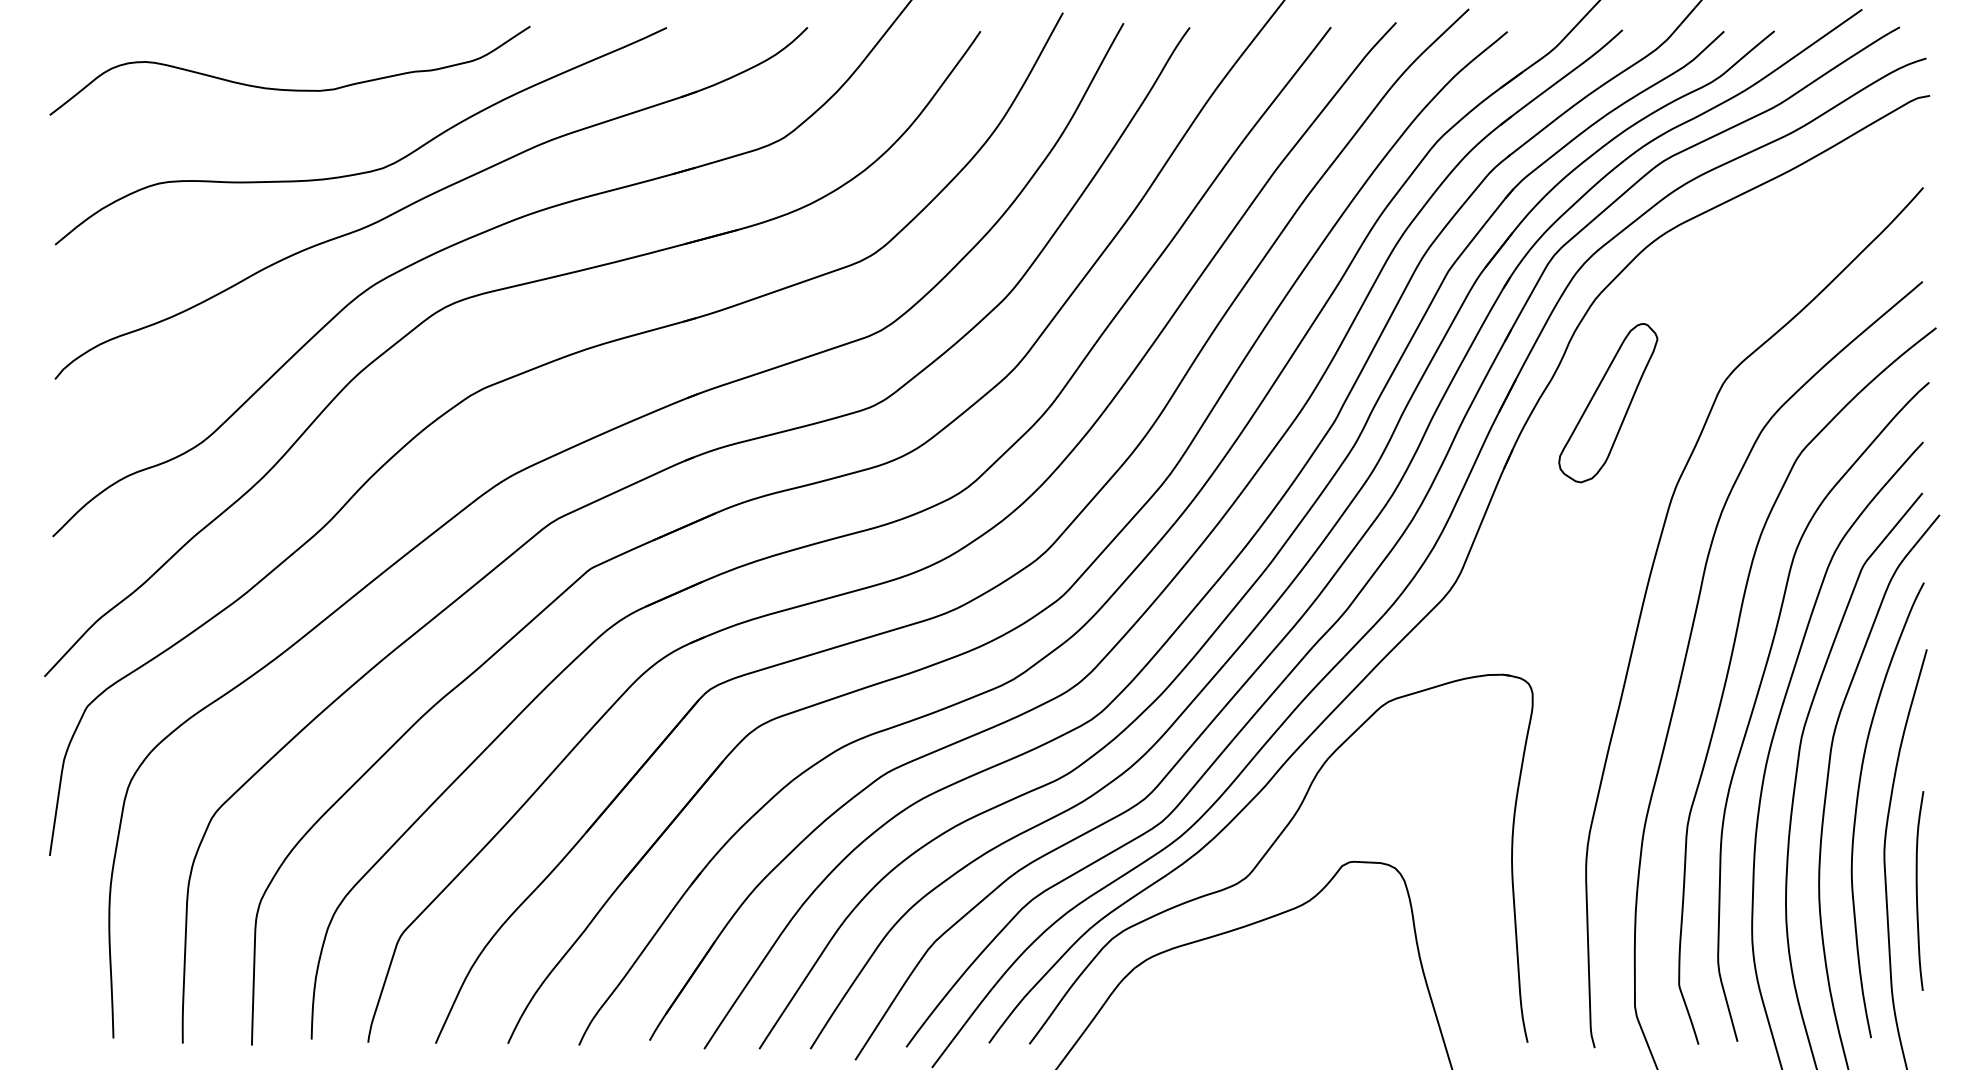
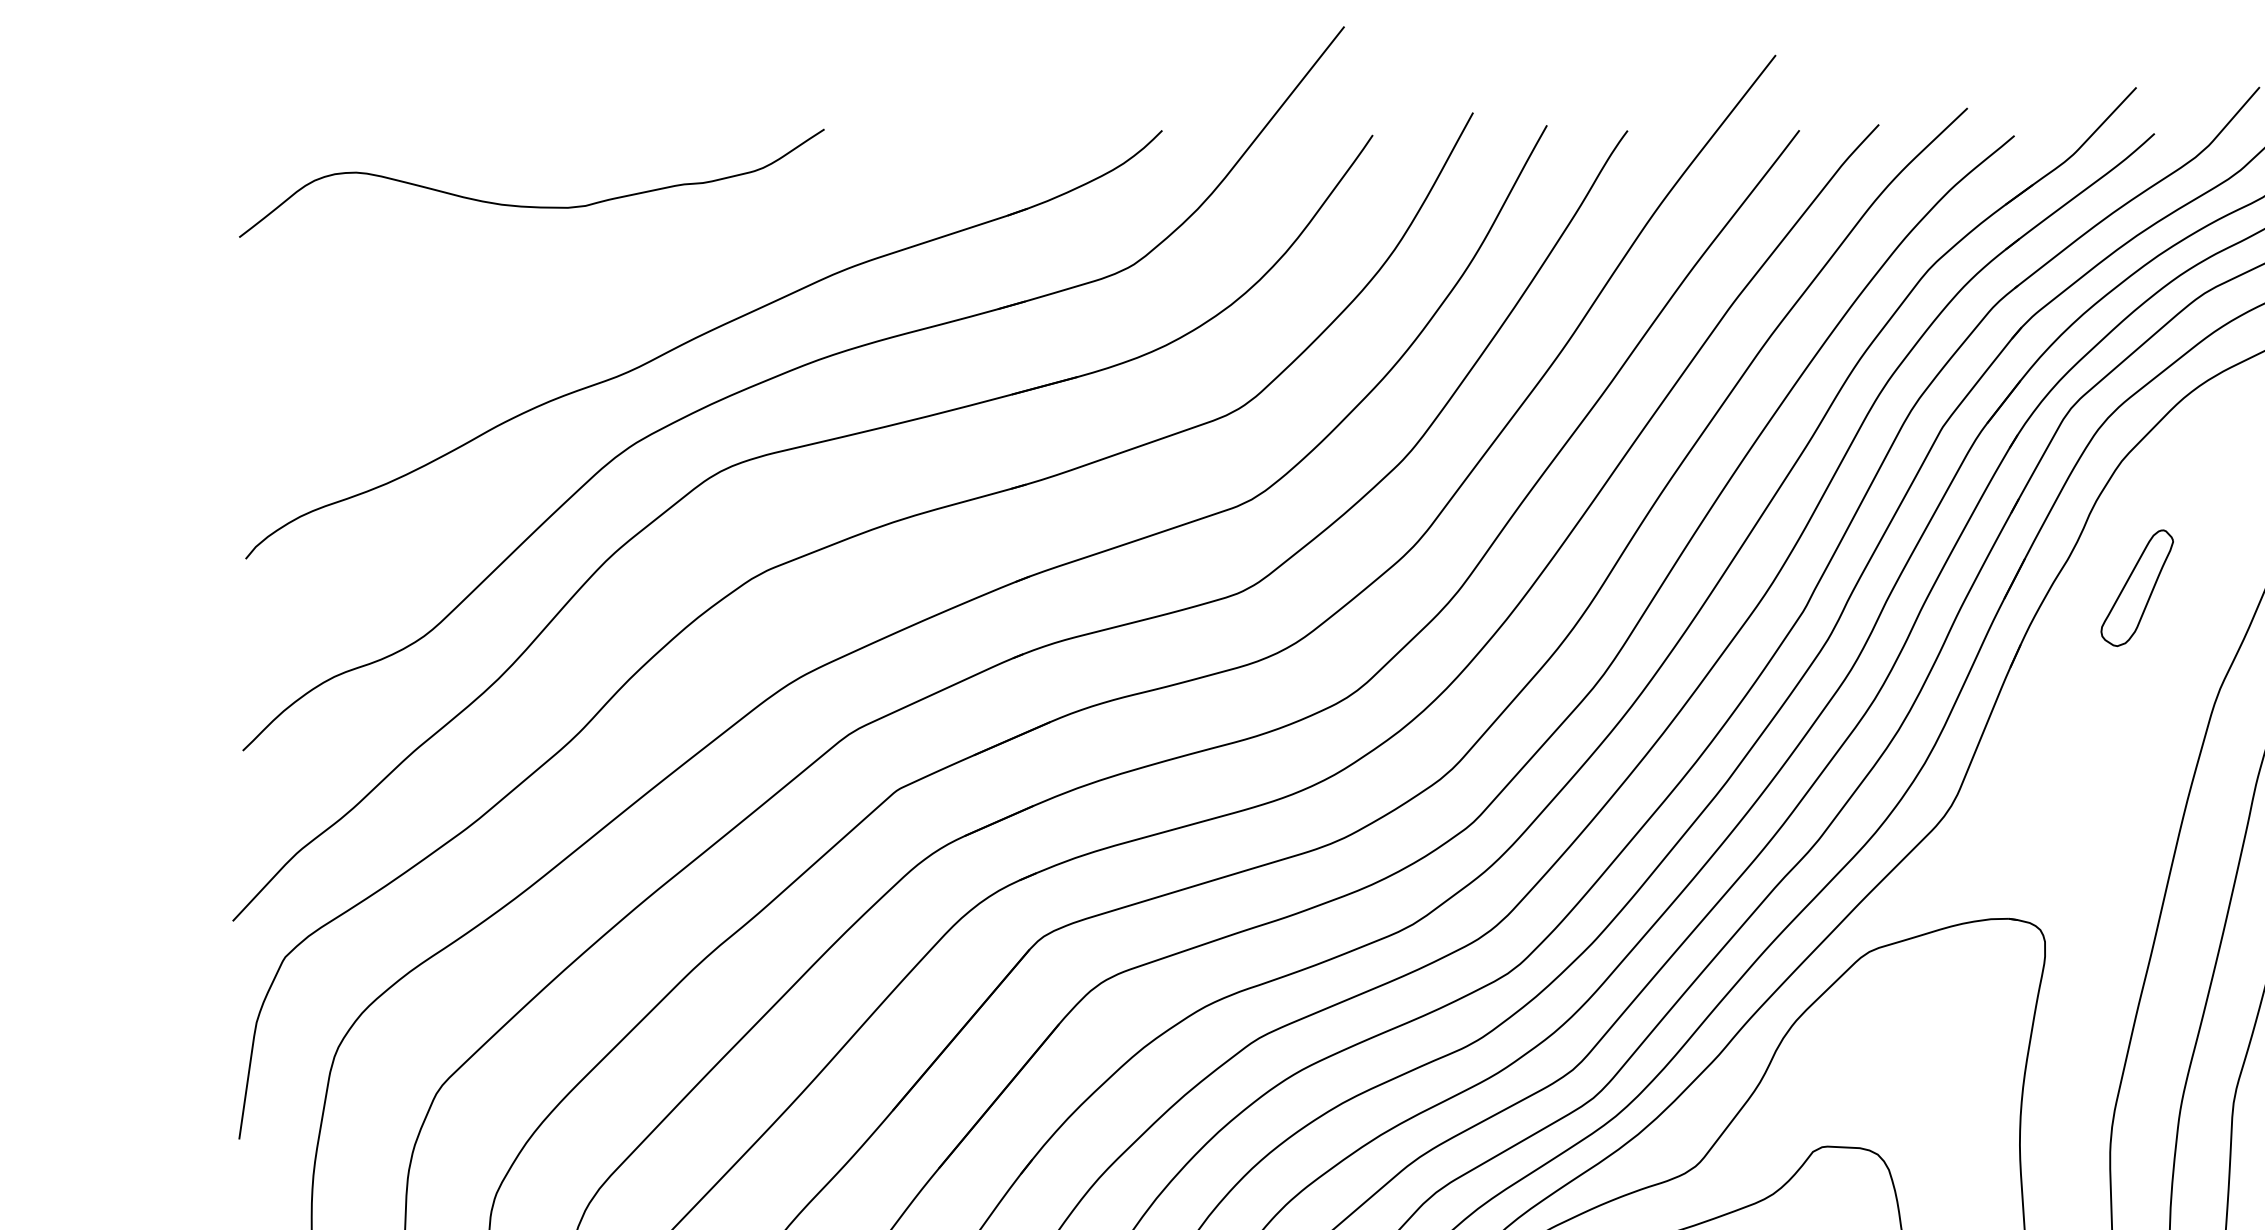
curve: (364, 171) -> (622, 305), removed
part: (1608, 403) -> (2137, 588), size x0.6

